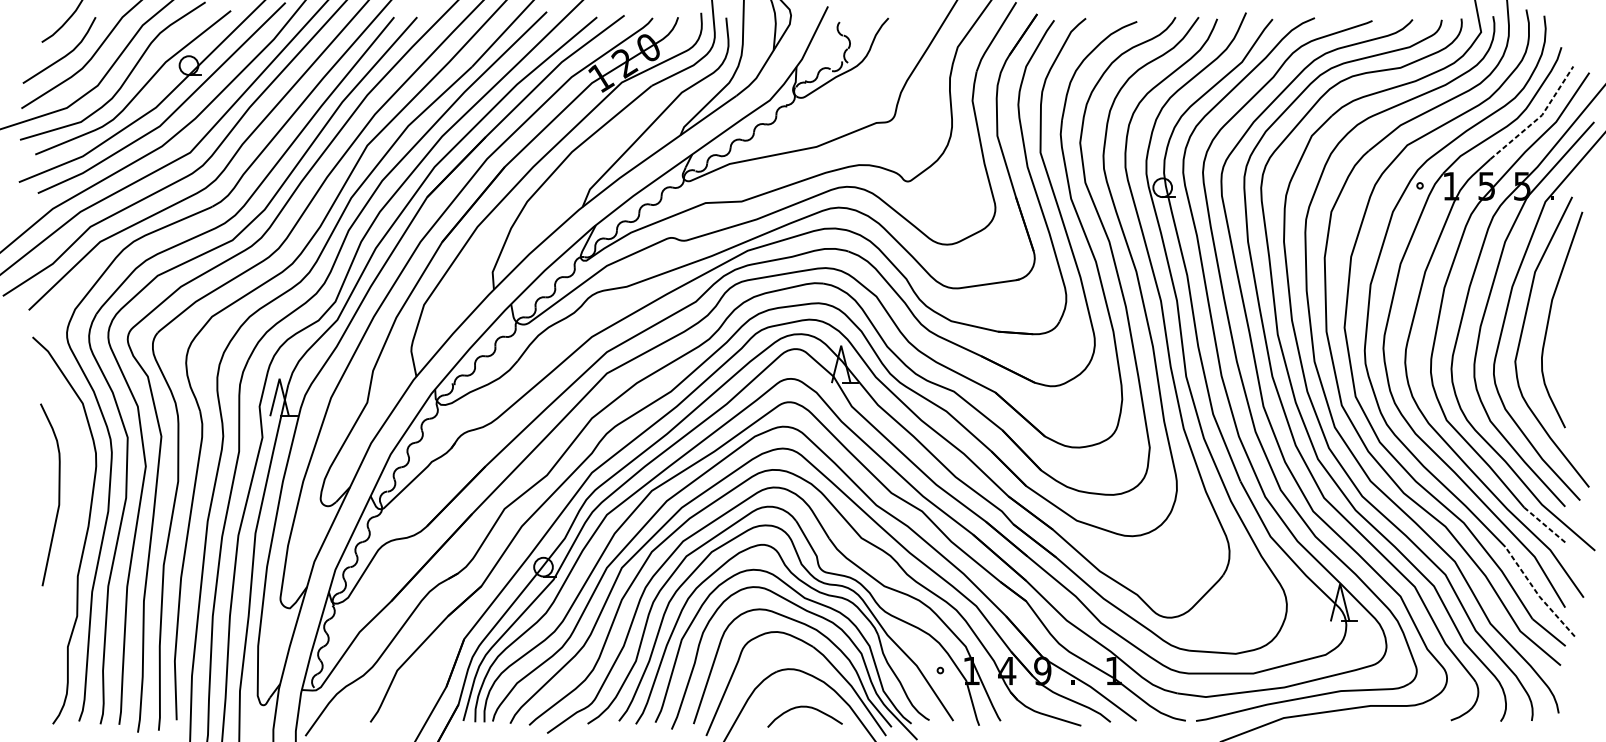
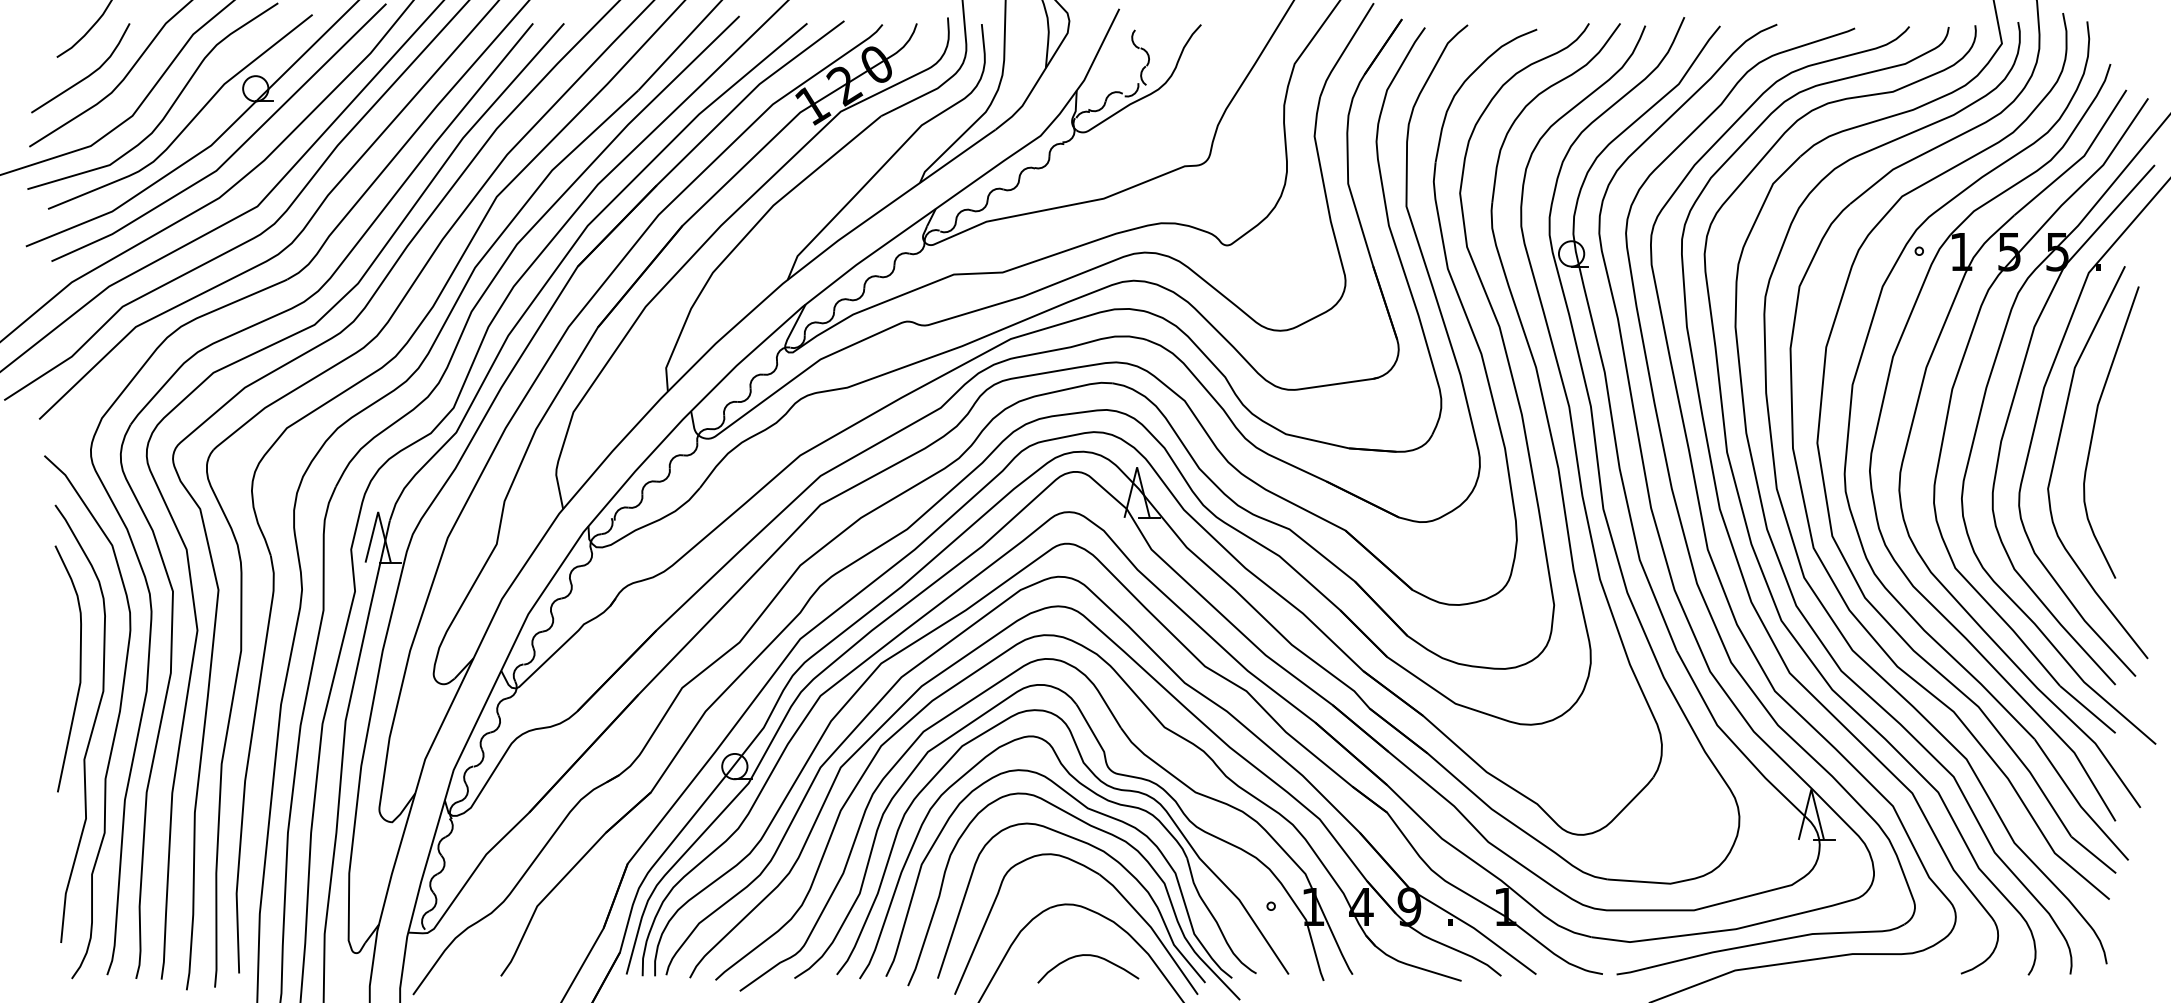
line: (1538, 117) -> (2079, 159), dashed -> solid
line: (1544, 524) -> (2087, 709), dashed -> solid
curve: (68, 536) -> (92, 725), added
line: (1537, 593) -> (2078, 802), dashed -> solid

